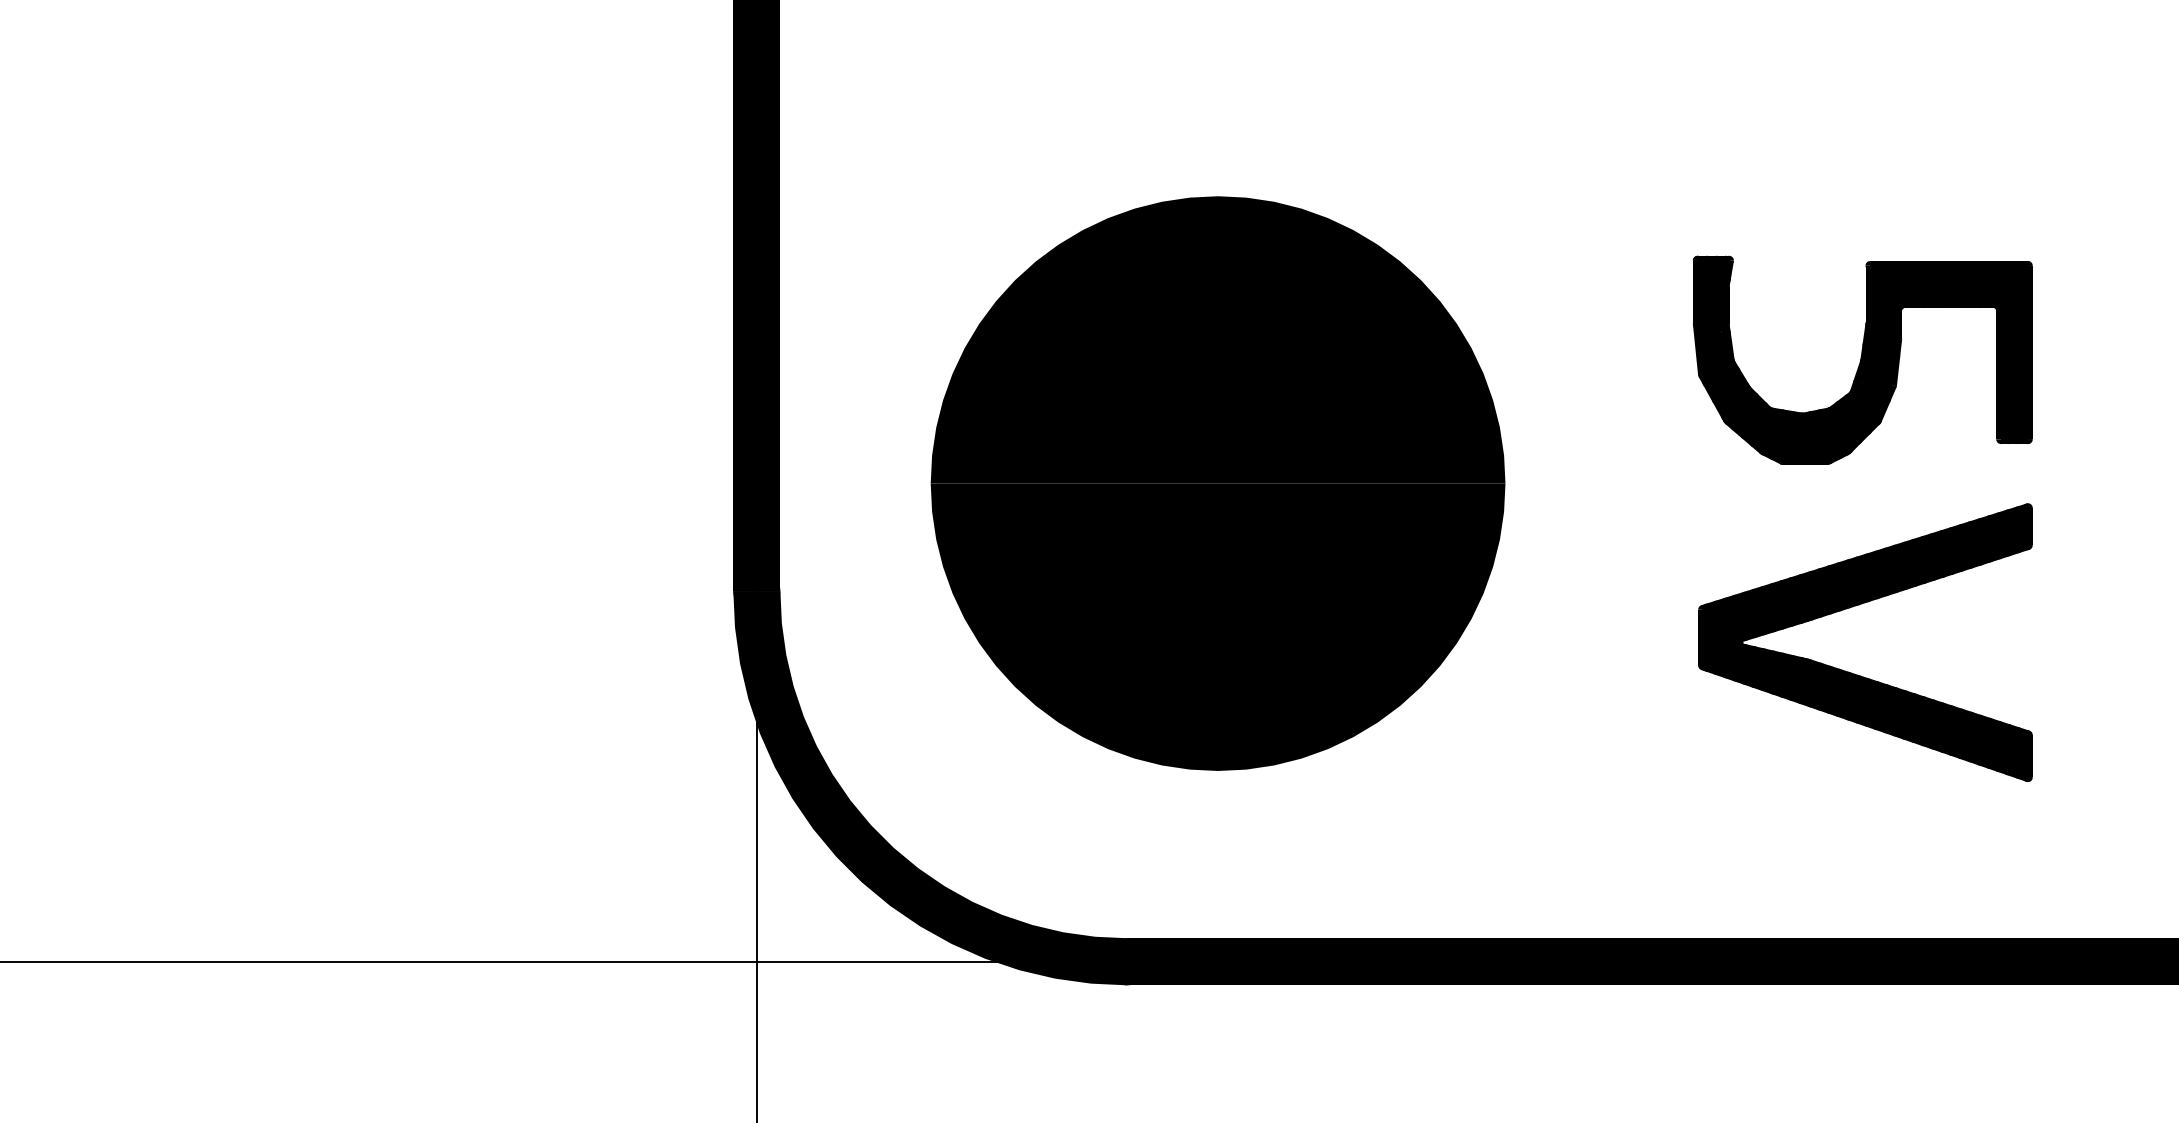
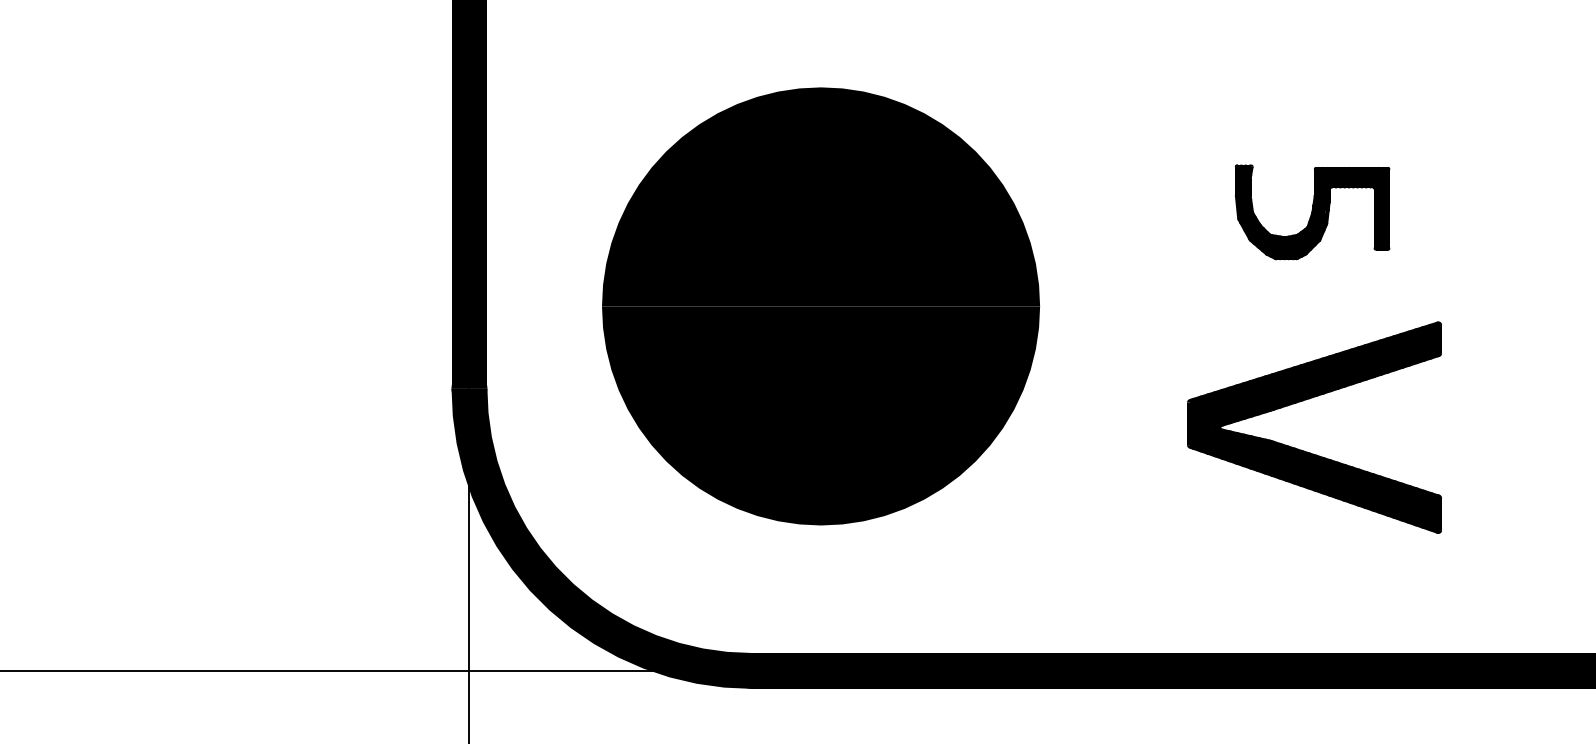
part: (1862, 359) -> (1312, 211), size x0.6

